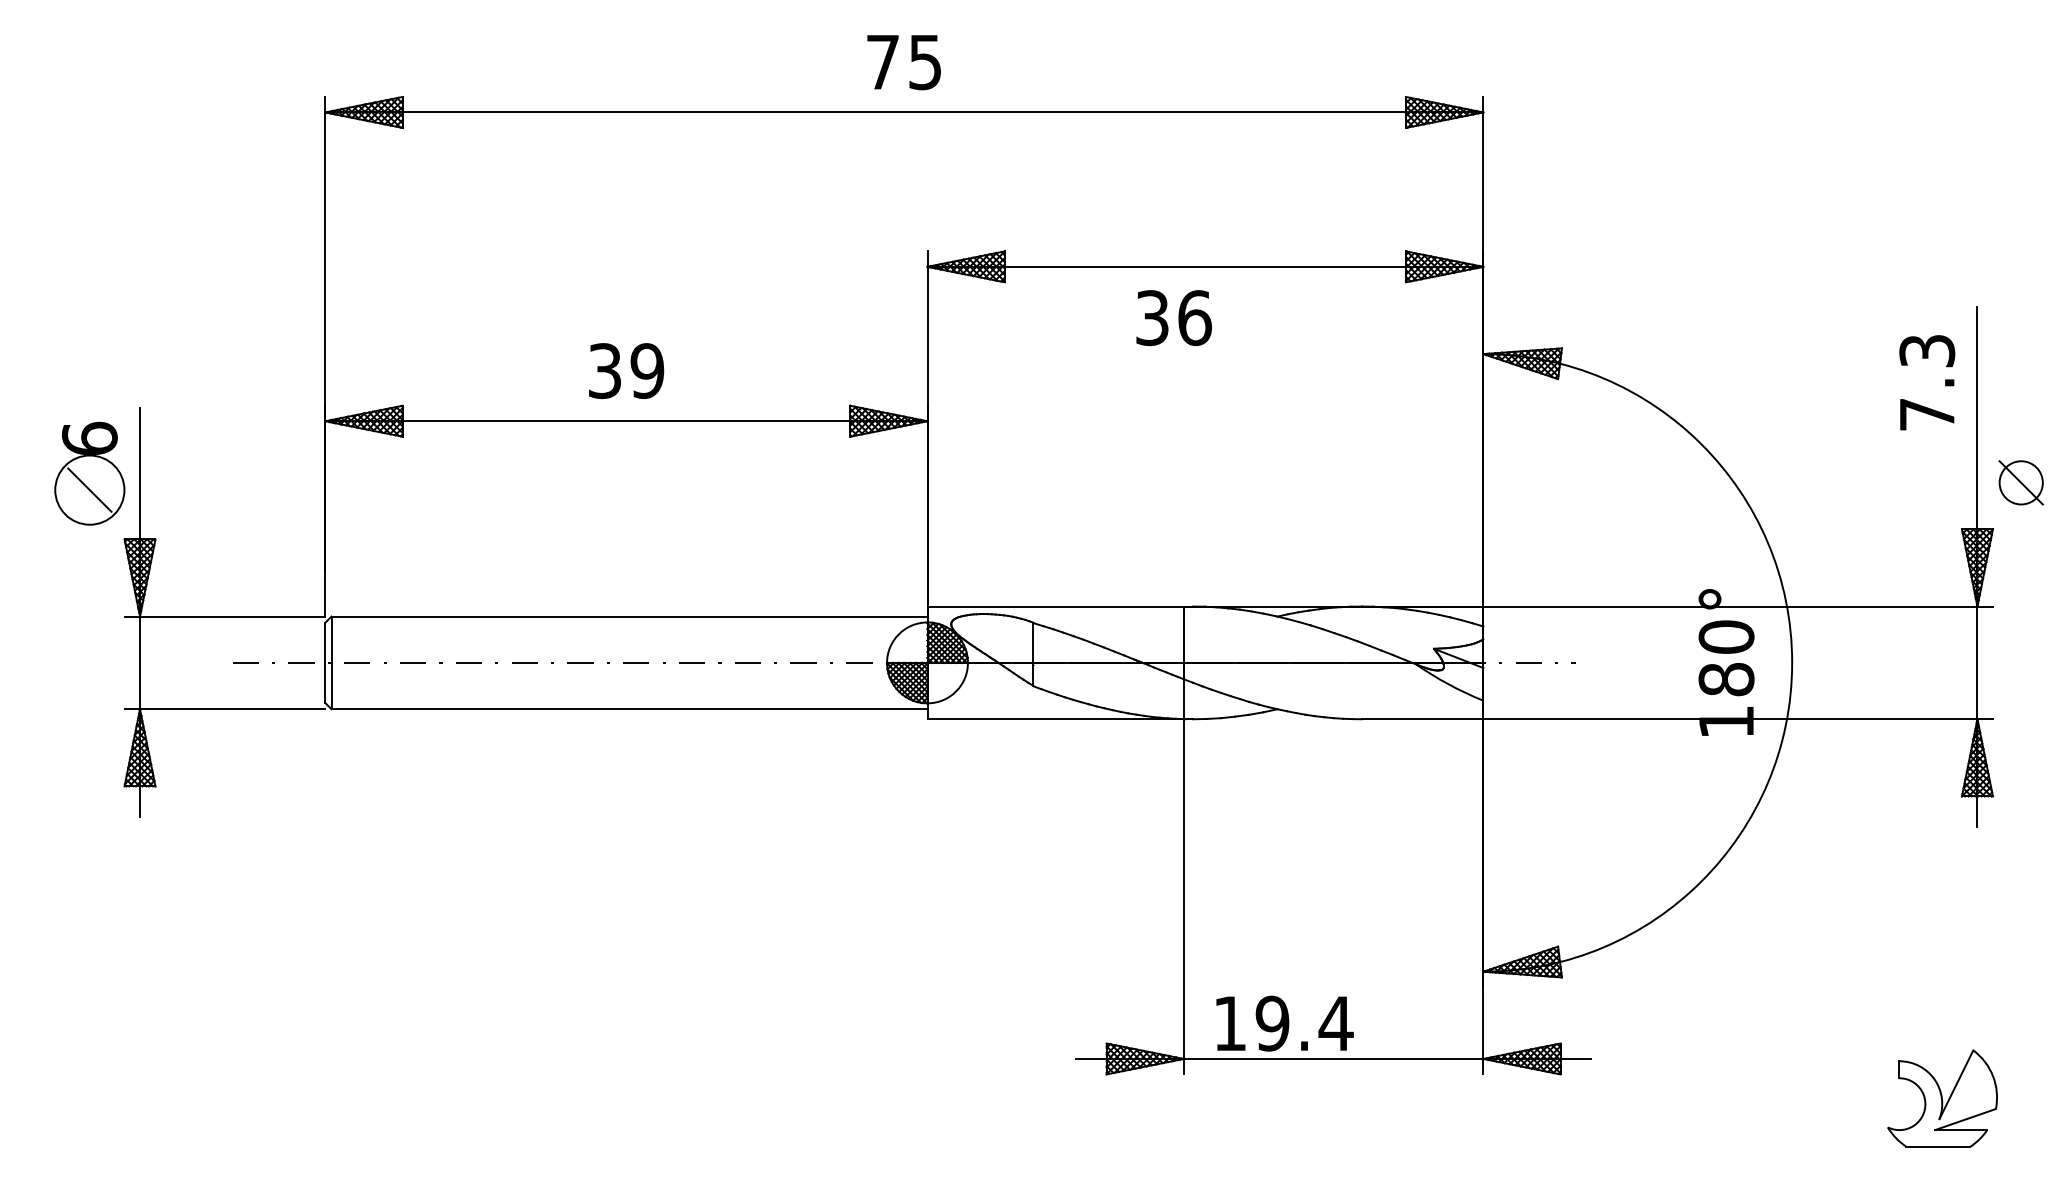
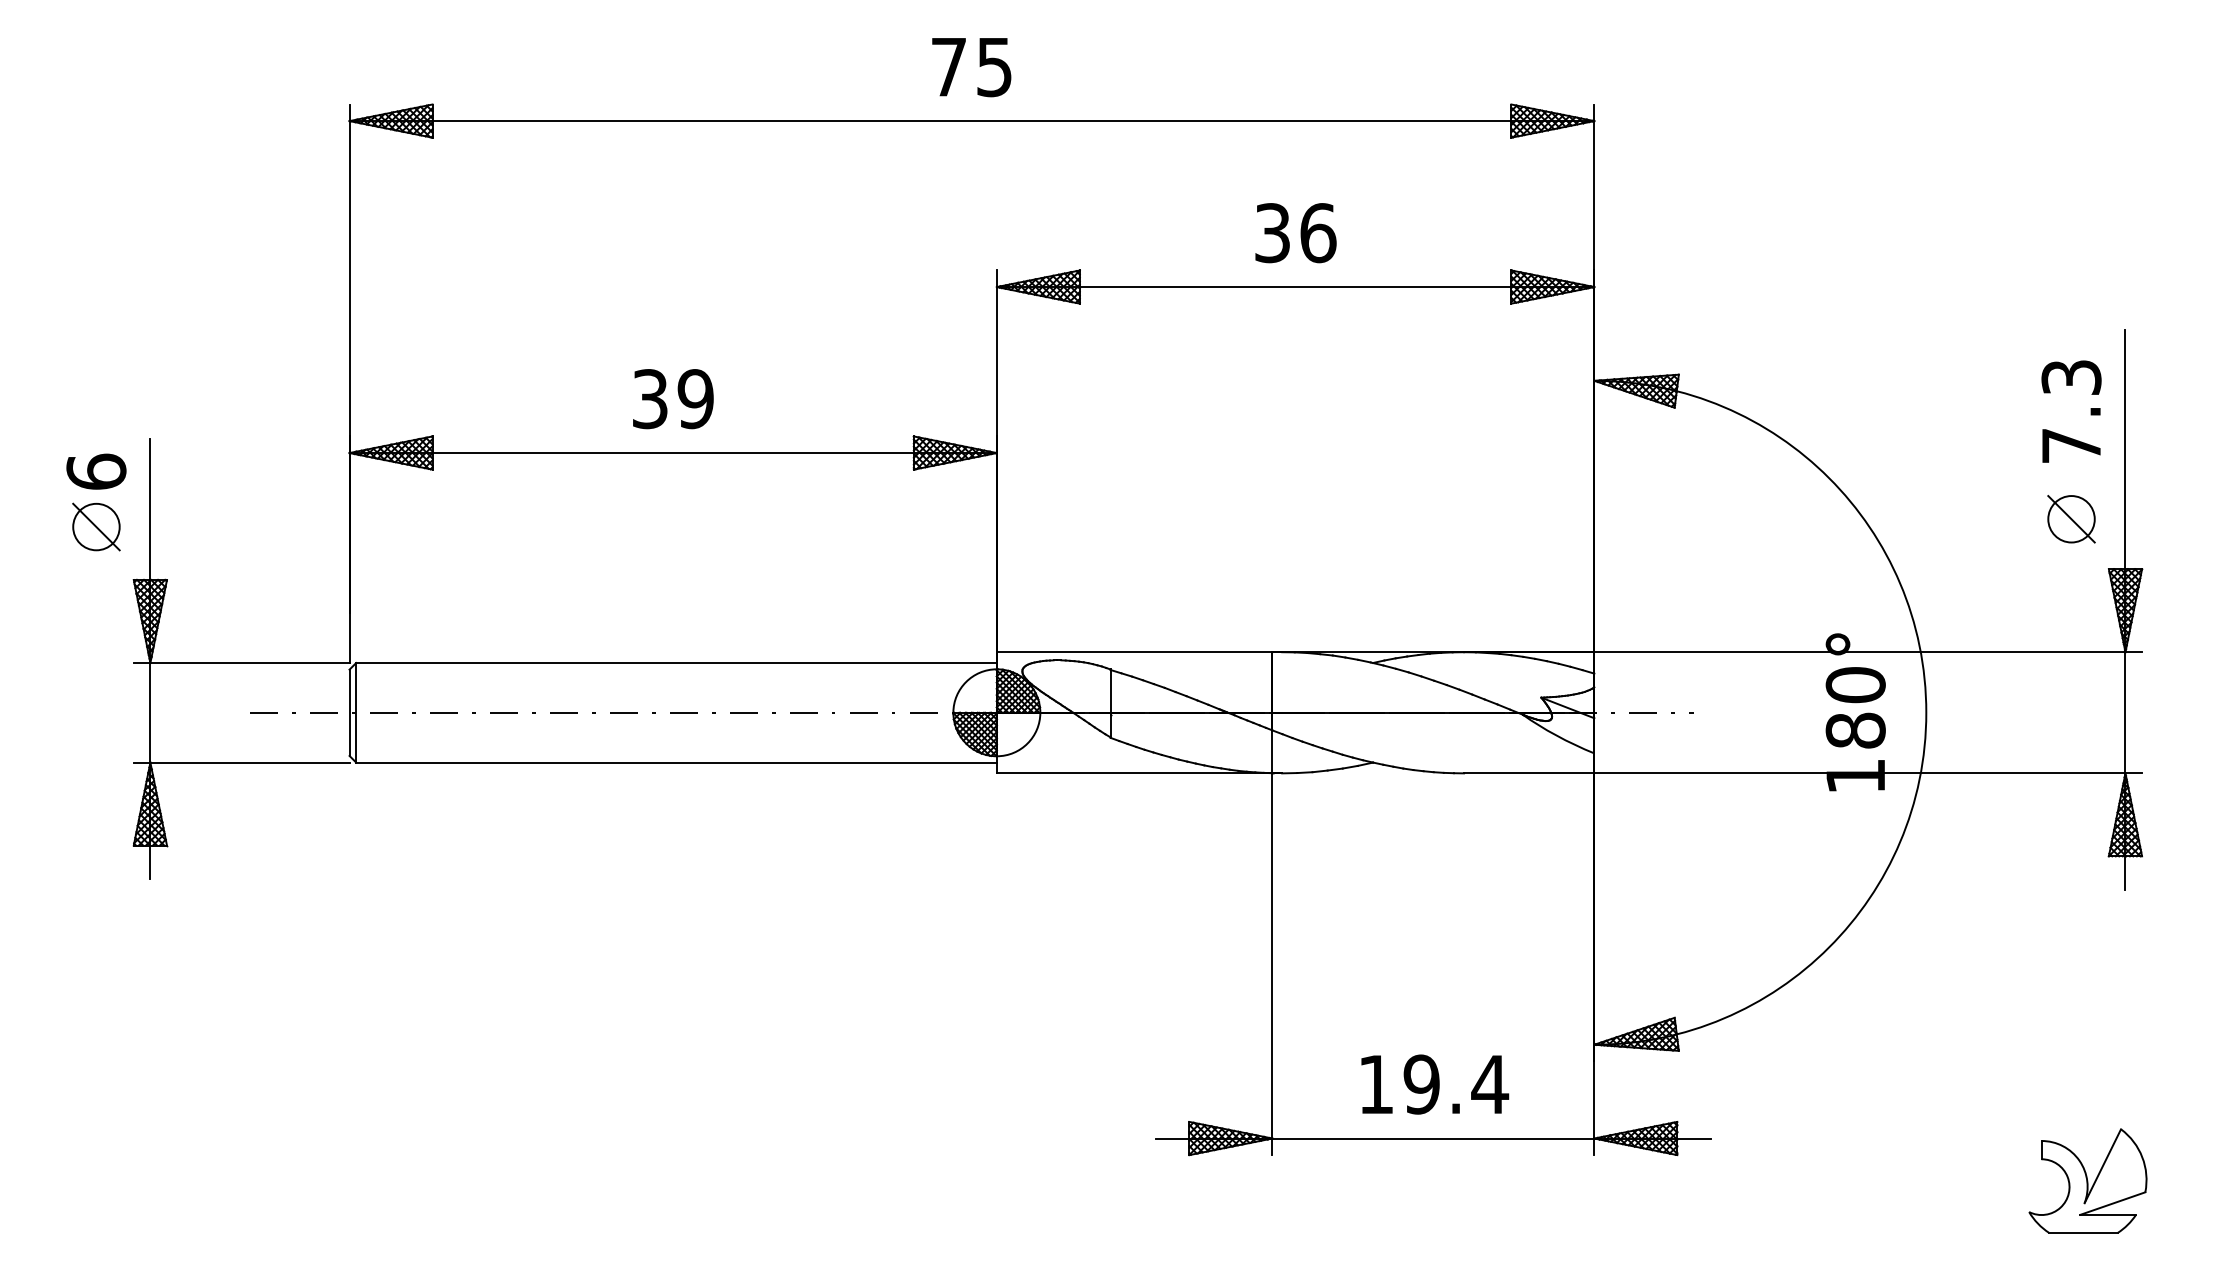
text: (1173, 318) -> (1295, 233), moved
part: (2021, 483) -> (2071, 519), moved
circle: (89, 489) -> (96, 526), size x0.62
text: (1285, 1023) -> (1435, 1084), moved

